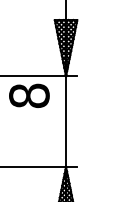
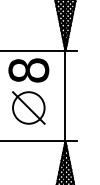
part: (29, 133) -> (28, 108), added

